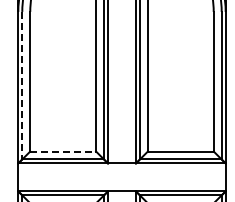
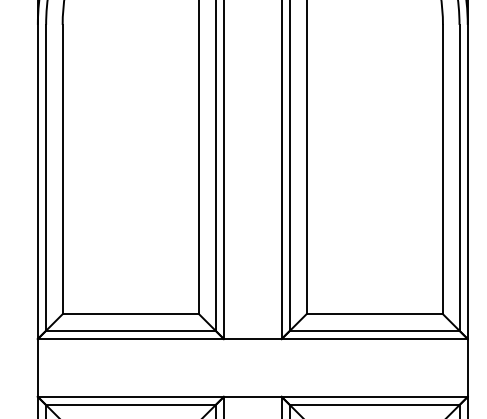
line: (22, 85) -> (46, 177), dashed -> solid
line: (63, 151) -> (131, 314), dashed -> solid

